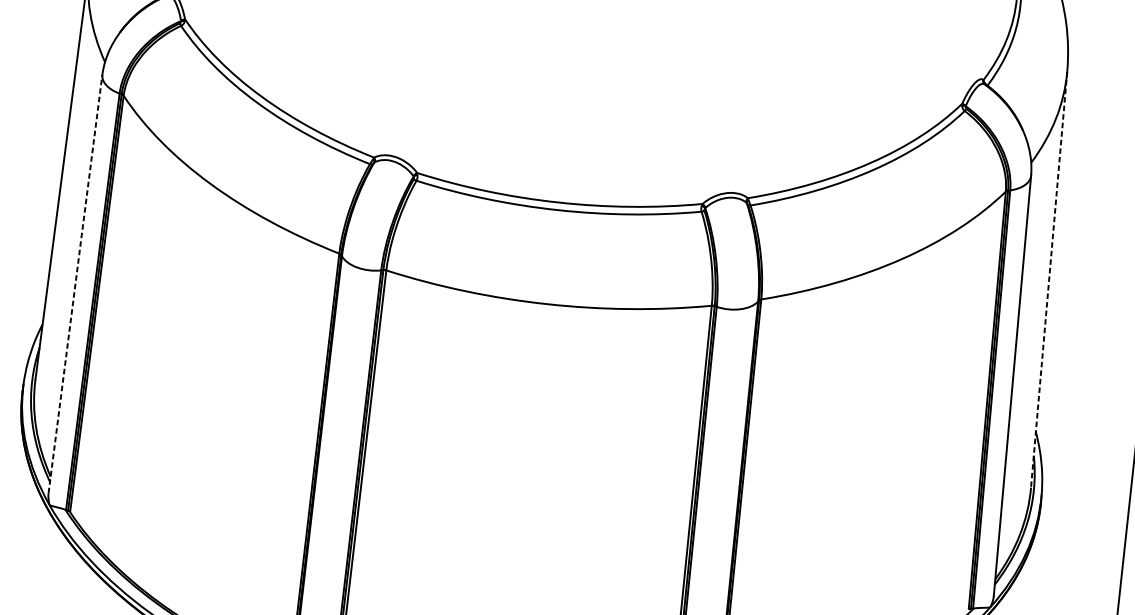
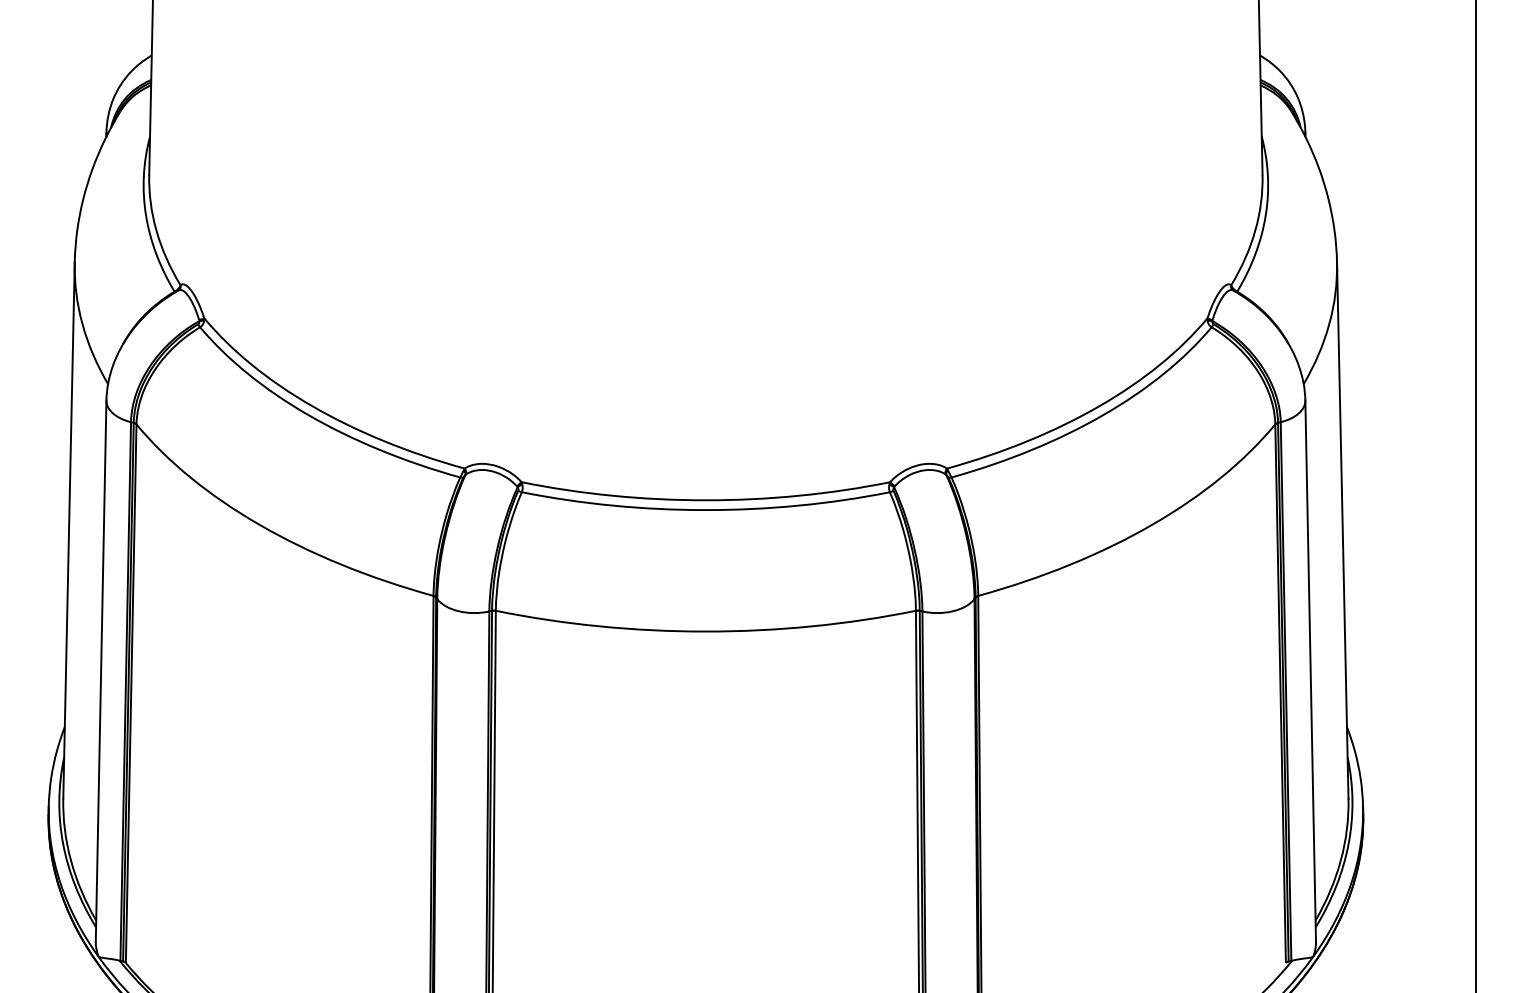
line: (1048, 280) -> (1342, 531), dashed -> solid
line: (75, 284) -> (101, 671), dashed -> solid

